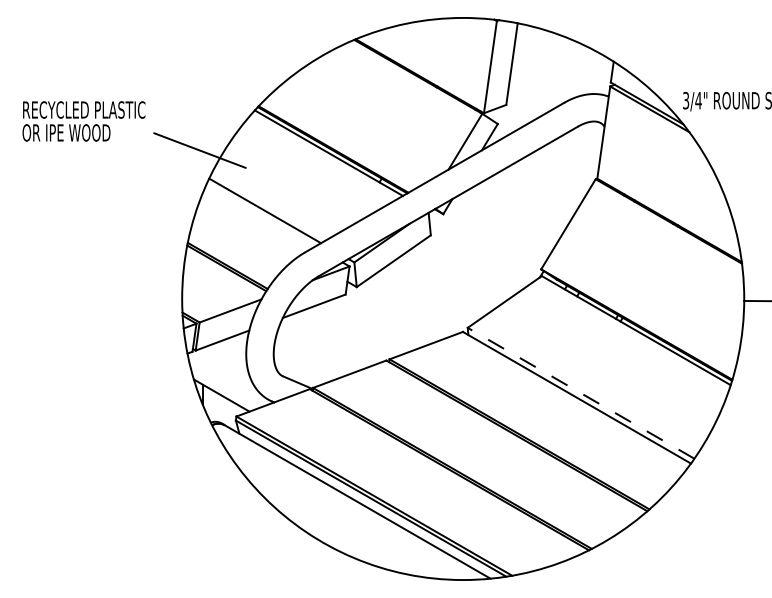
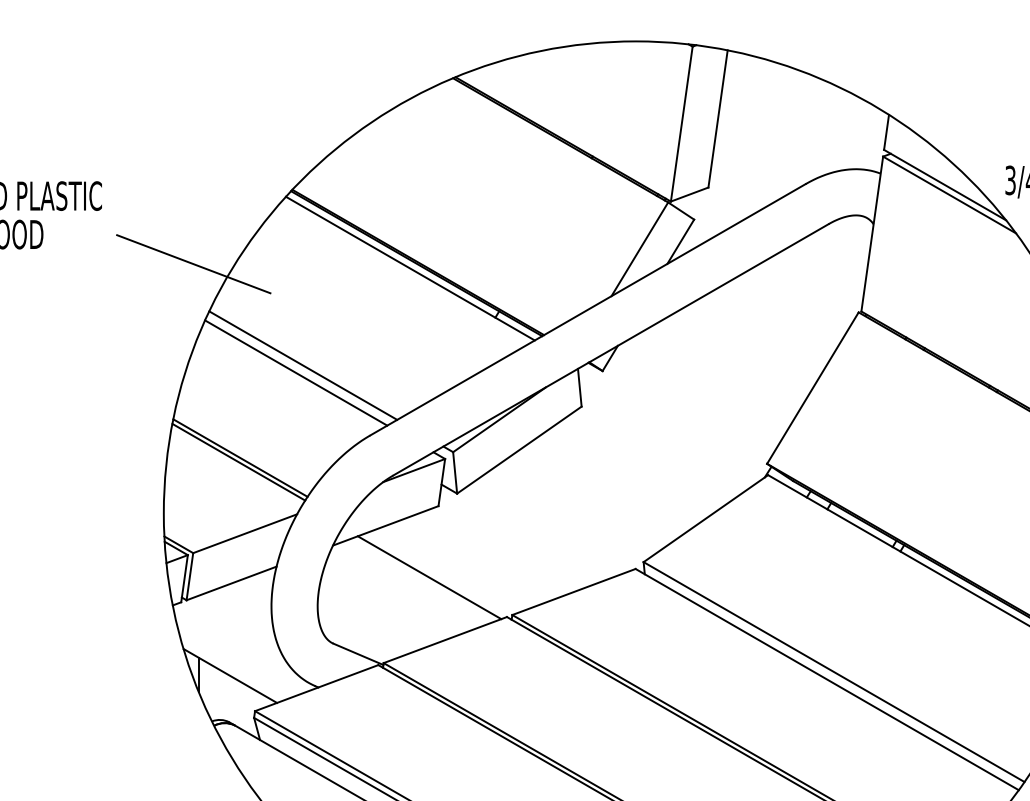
line: (260, 215) -> (295, 373), added
line: (340, 336) -> (429, 576), added
line: (581, 393) -> (834, 672), dashed -> solid

